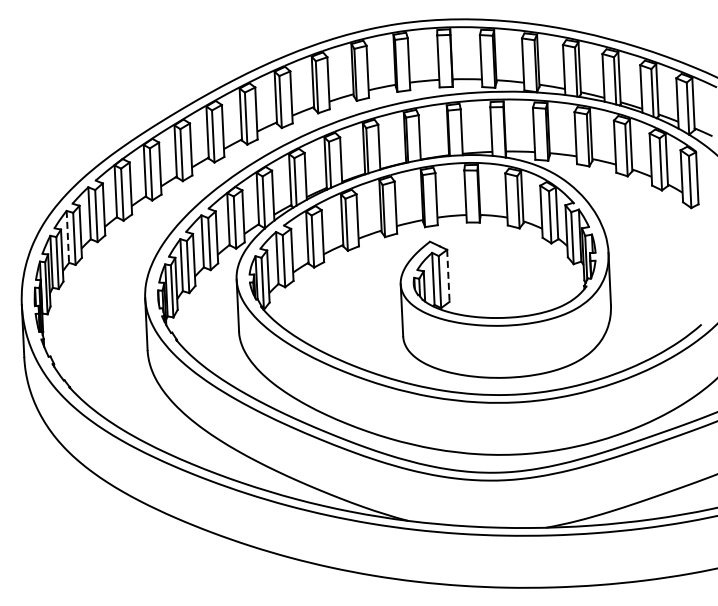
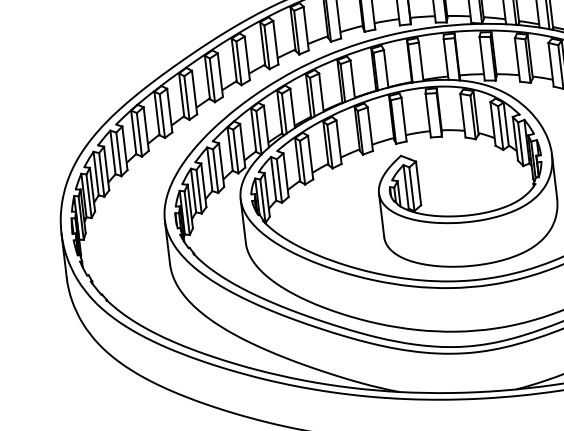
line: (67, 237) -> (95, 174), dashed -> solid
line: (448, 276) -> (418, 183), dashed -> solid

